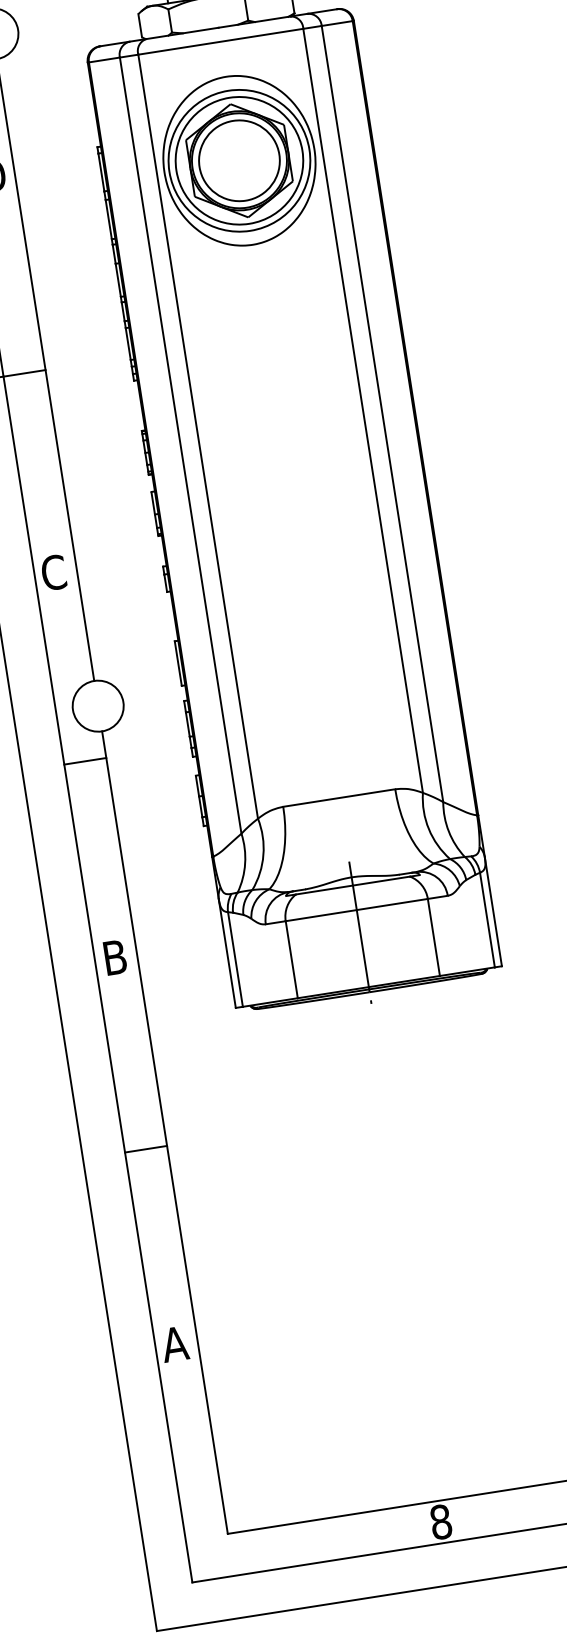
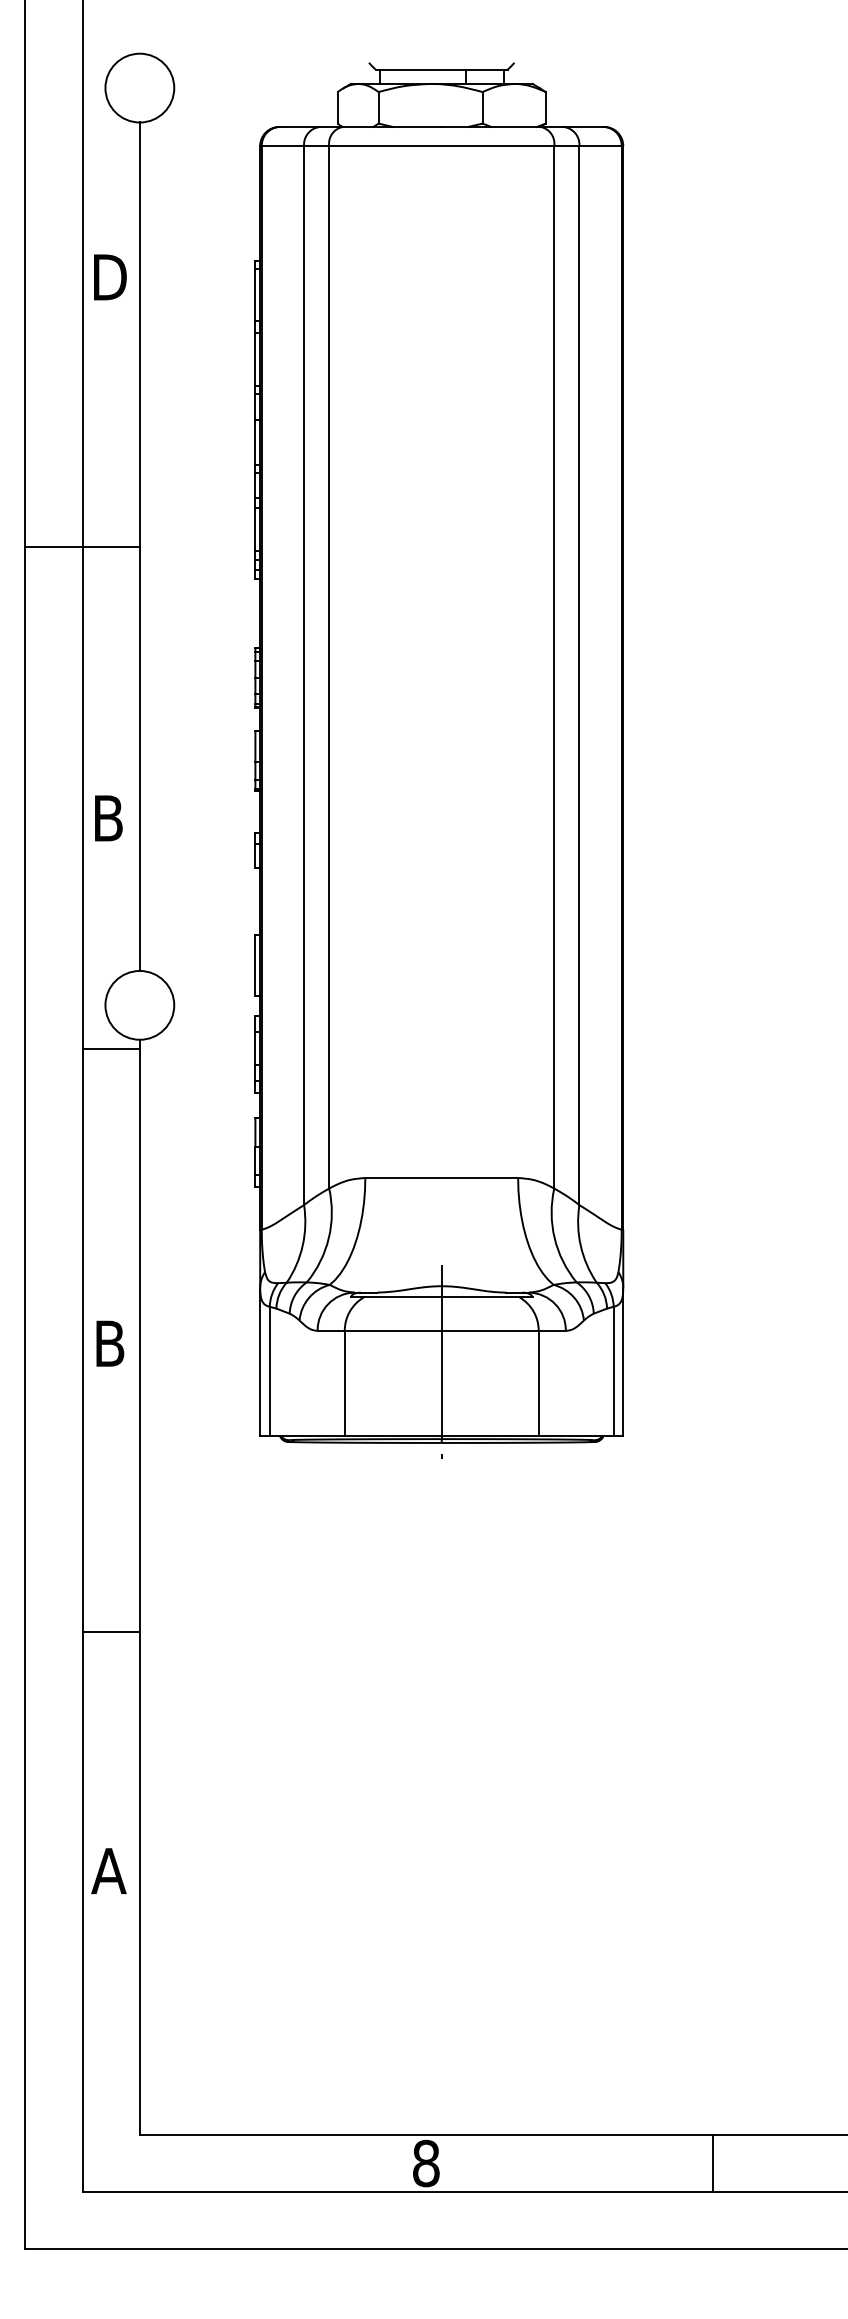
part: (239, 160) -> (441, 308), removed
text: (53, 572) -> (108, 818), C -> B
line: (84, 761) -> (110, 1049), moved
line: (145, 1149) -> (110, 1632), moved

